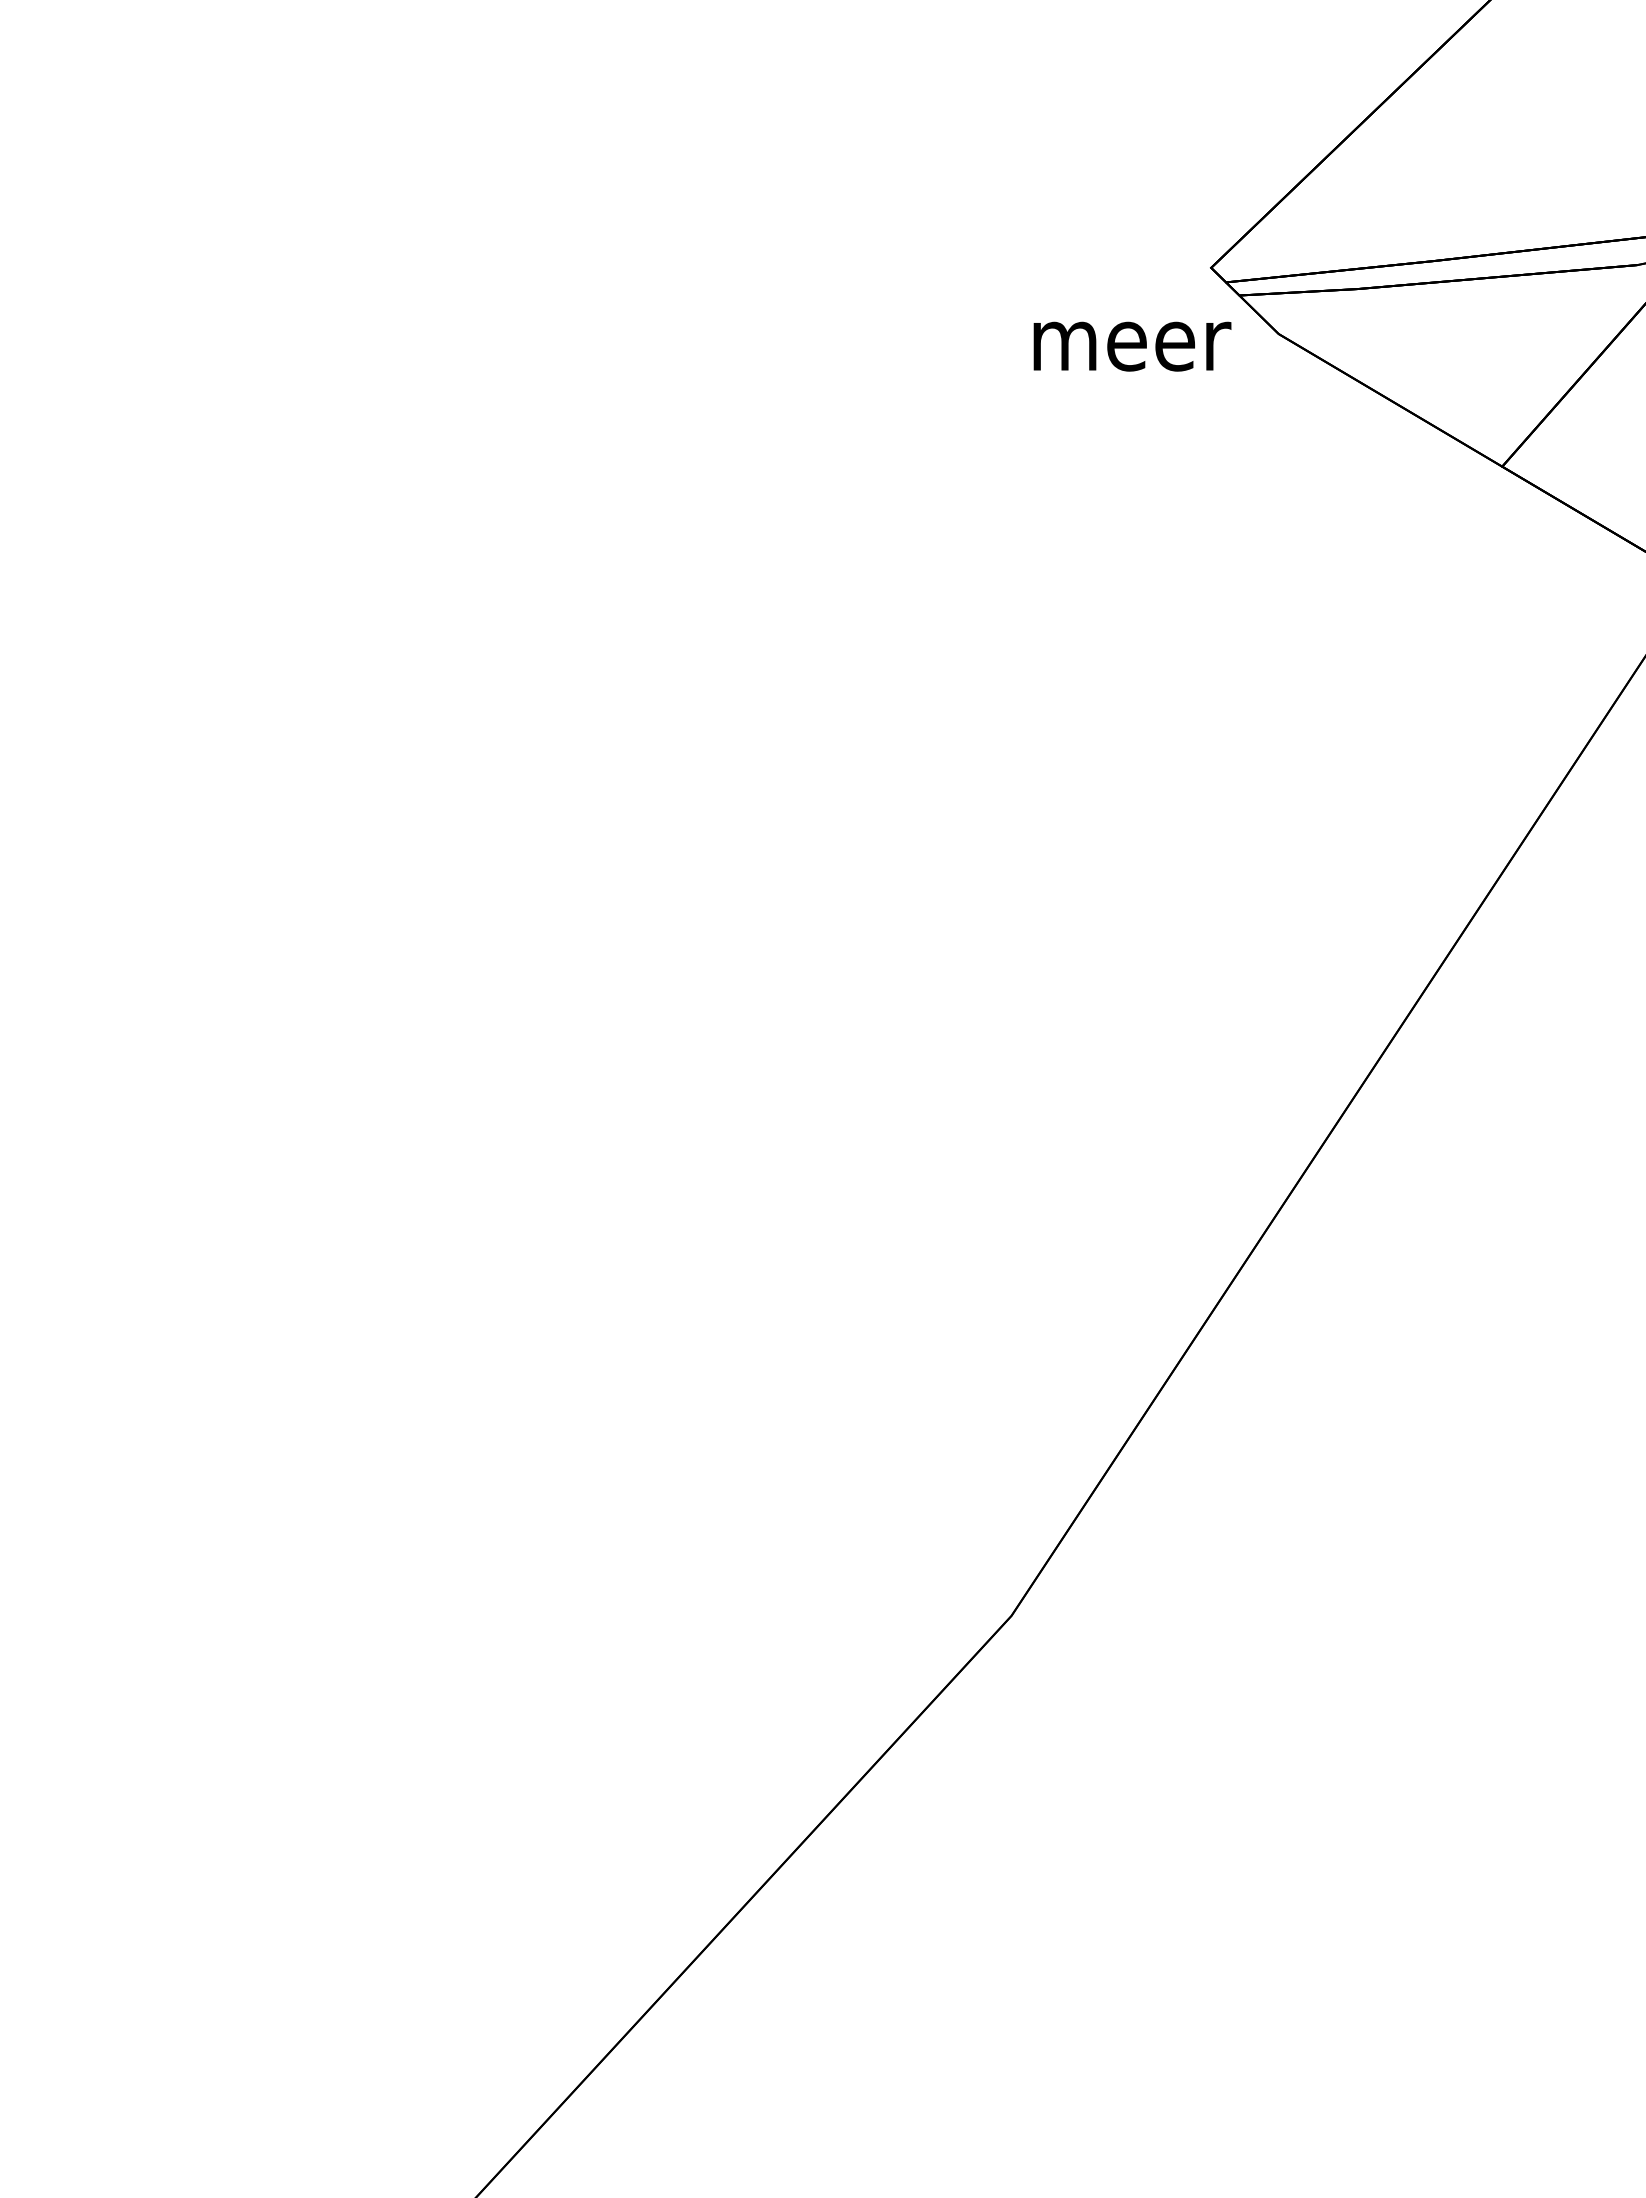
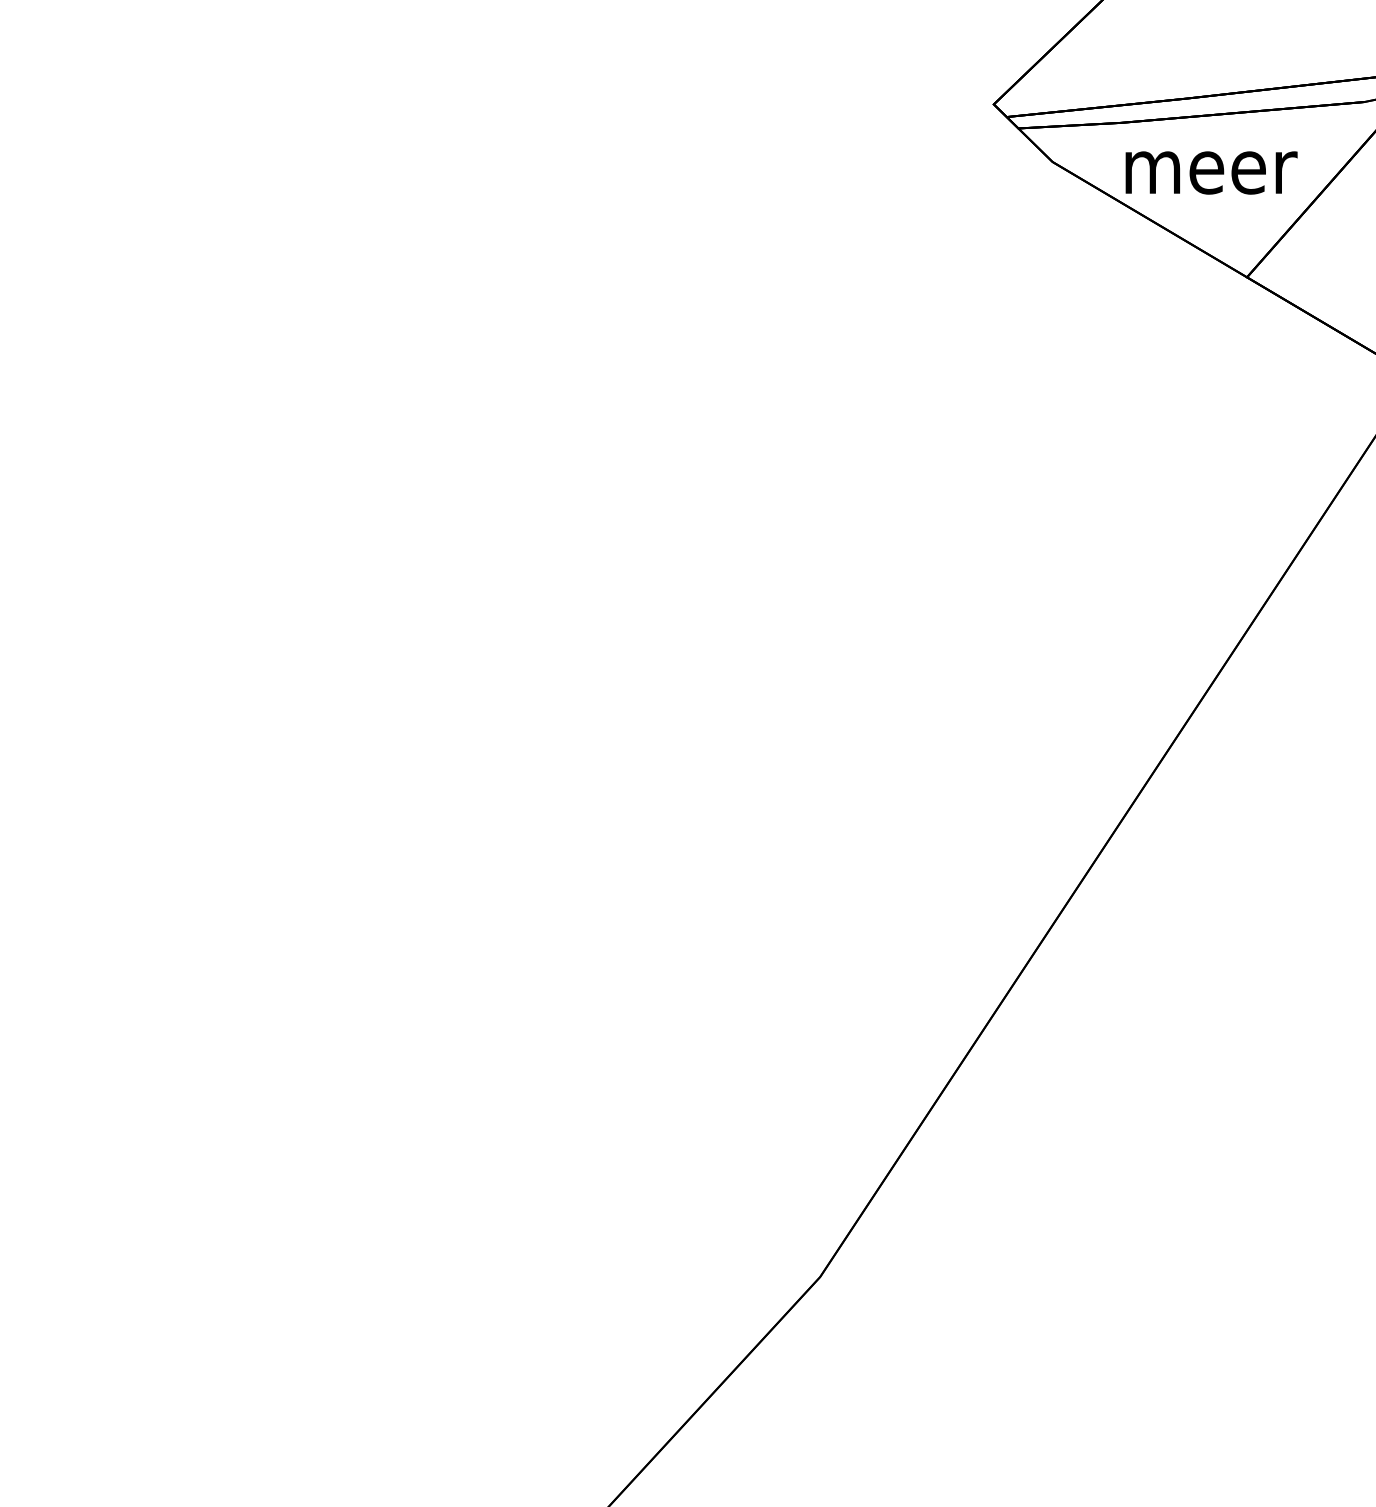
text: (1132, 346) -> (1211, 172), moved

